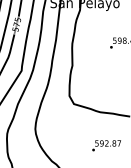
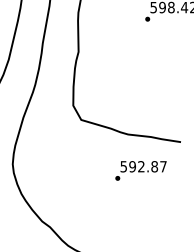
text: (106, 145) -> (140, 170), moved

